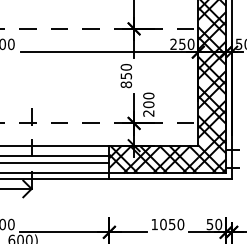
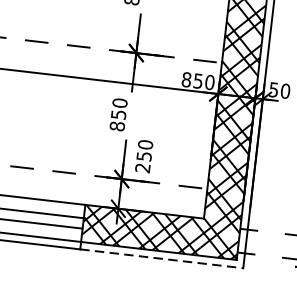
text: (173, 44) -> (186, 79), 250 -> 850
text: (148, 104) -> (143, 156), 200 -> 250
line: (171, 178) -> (163, 258), solid -> dashed

